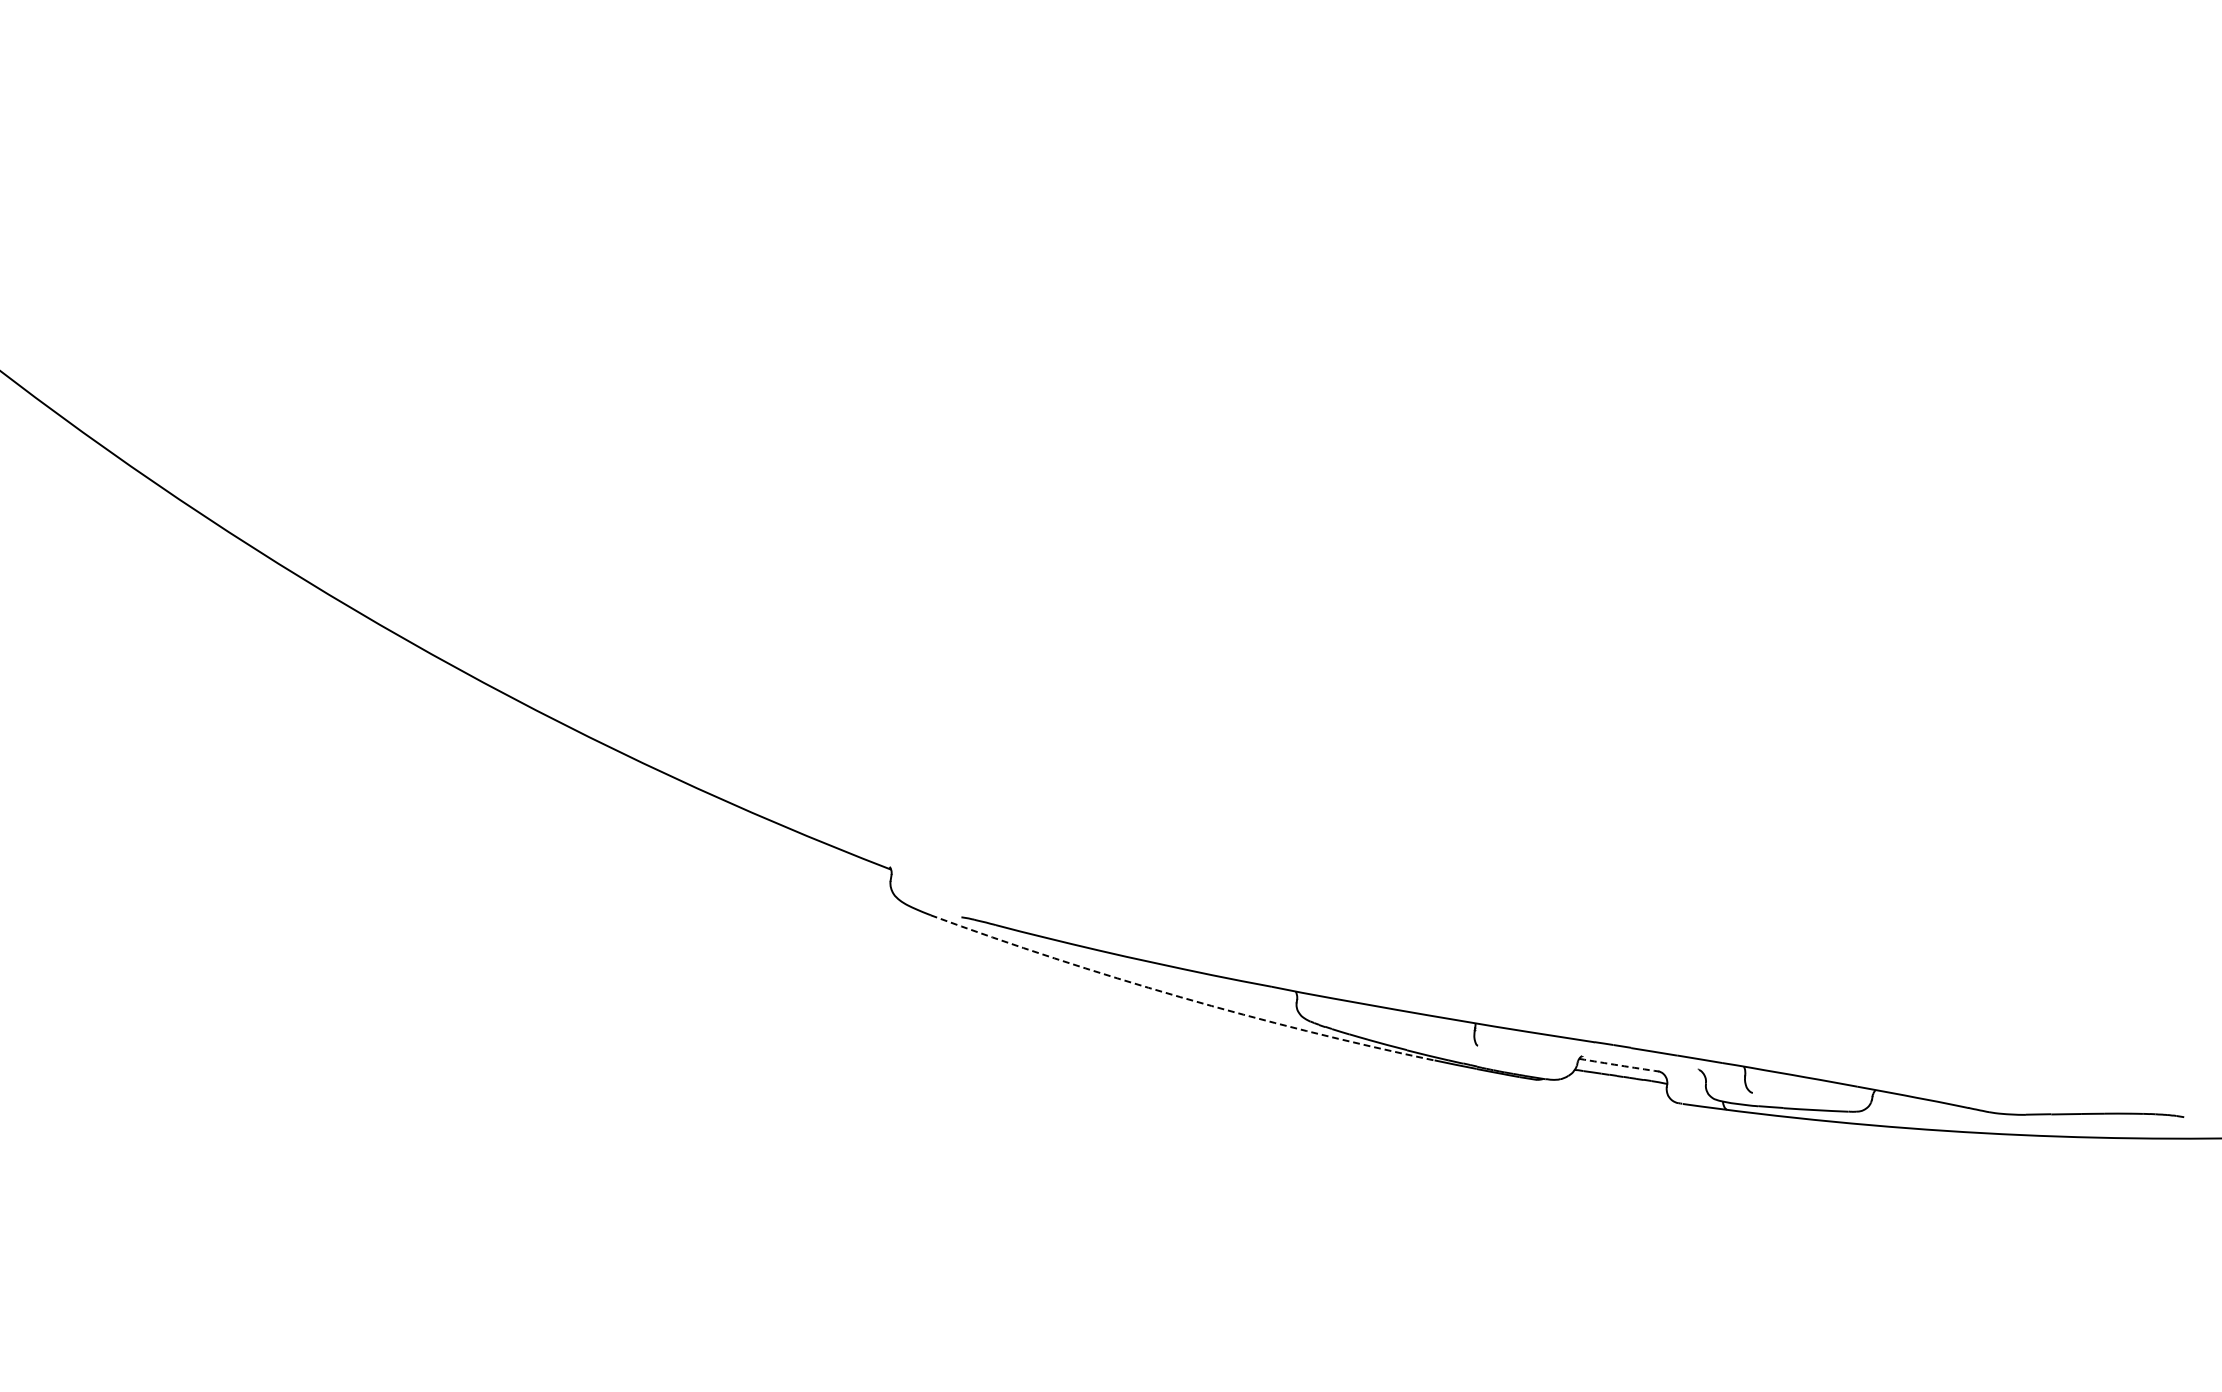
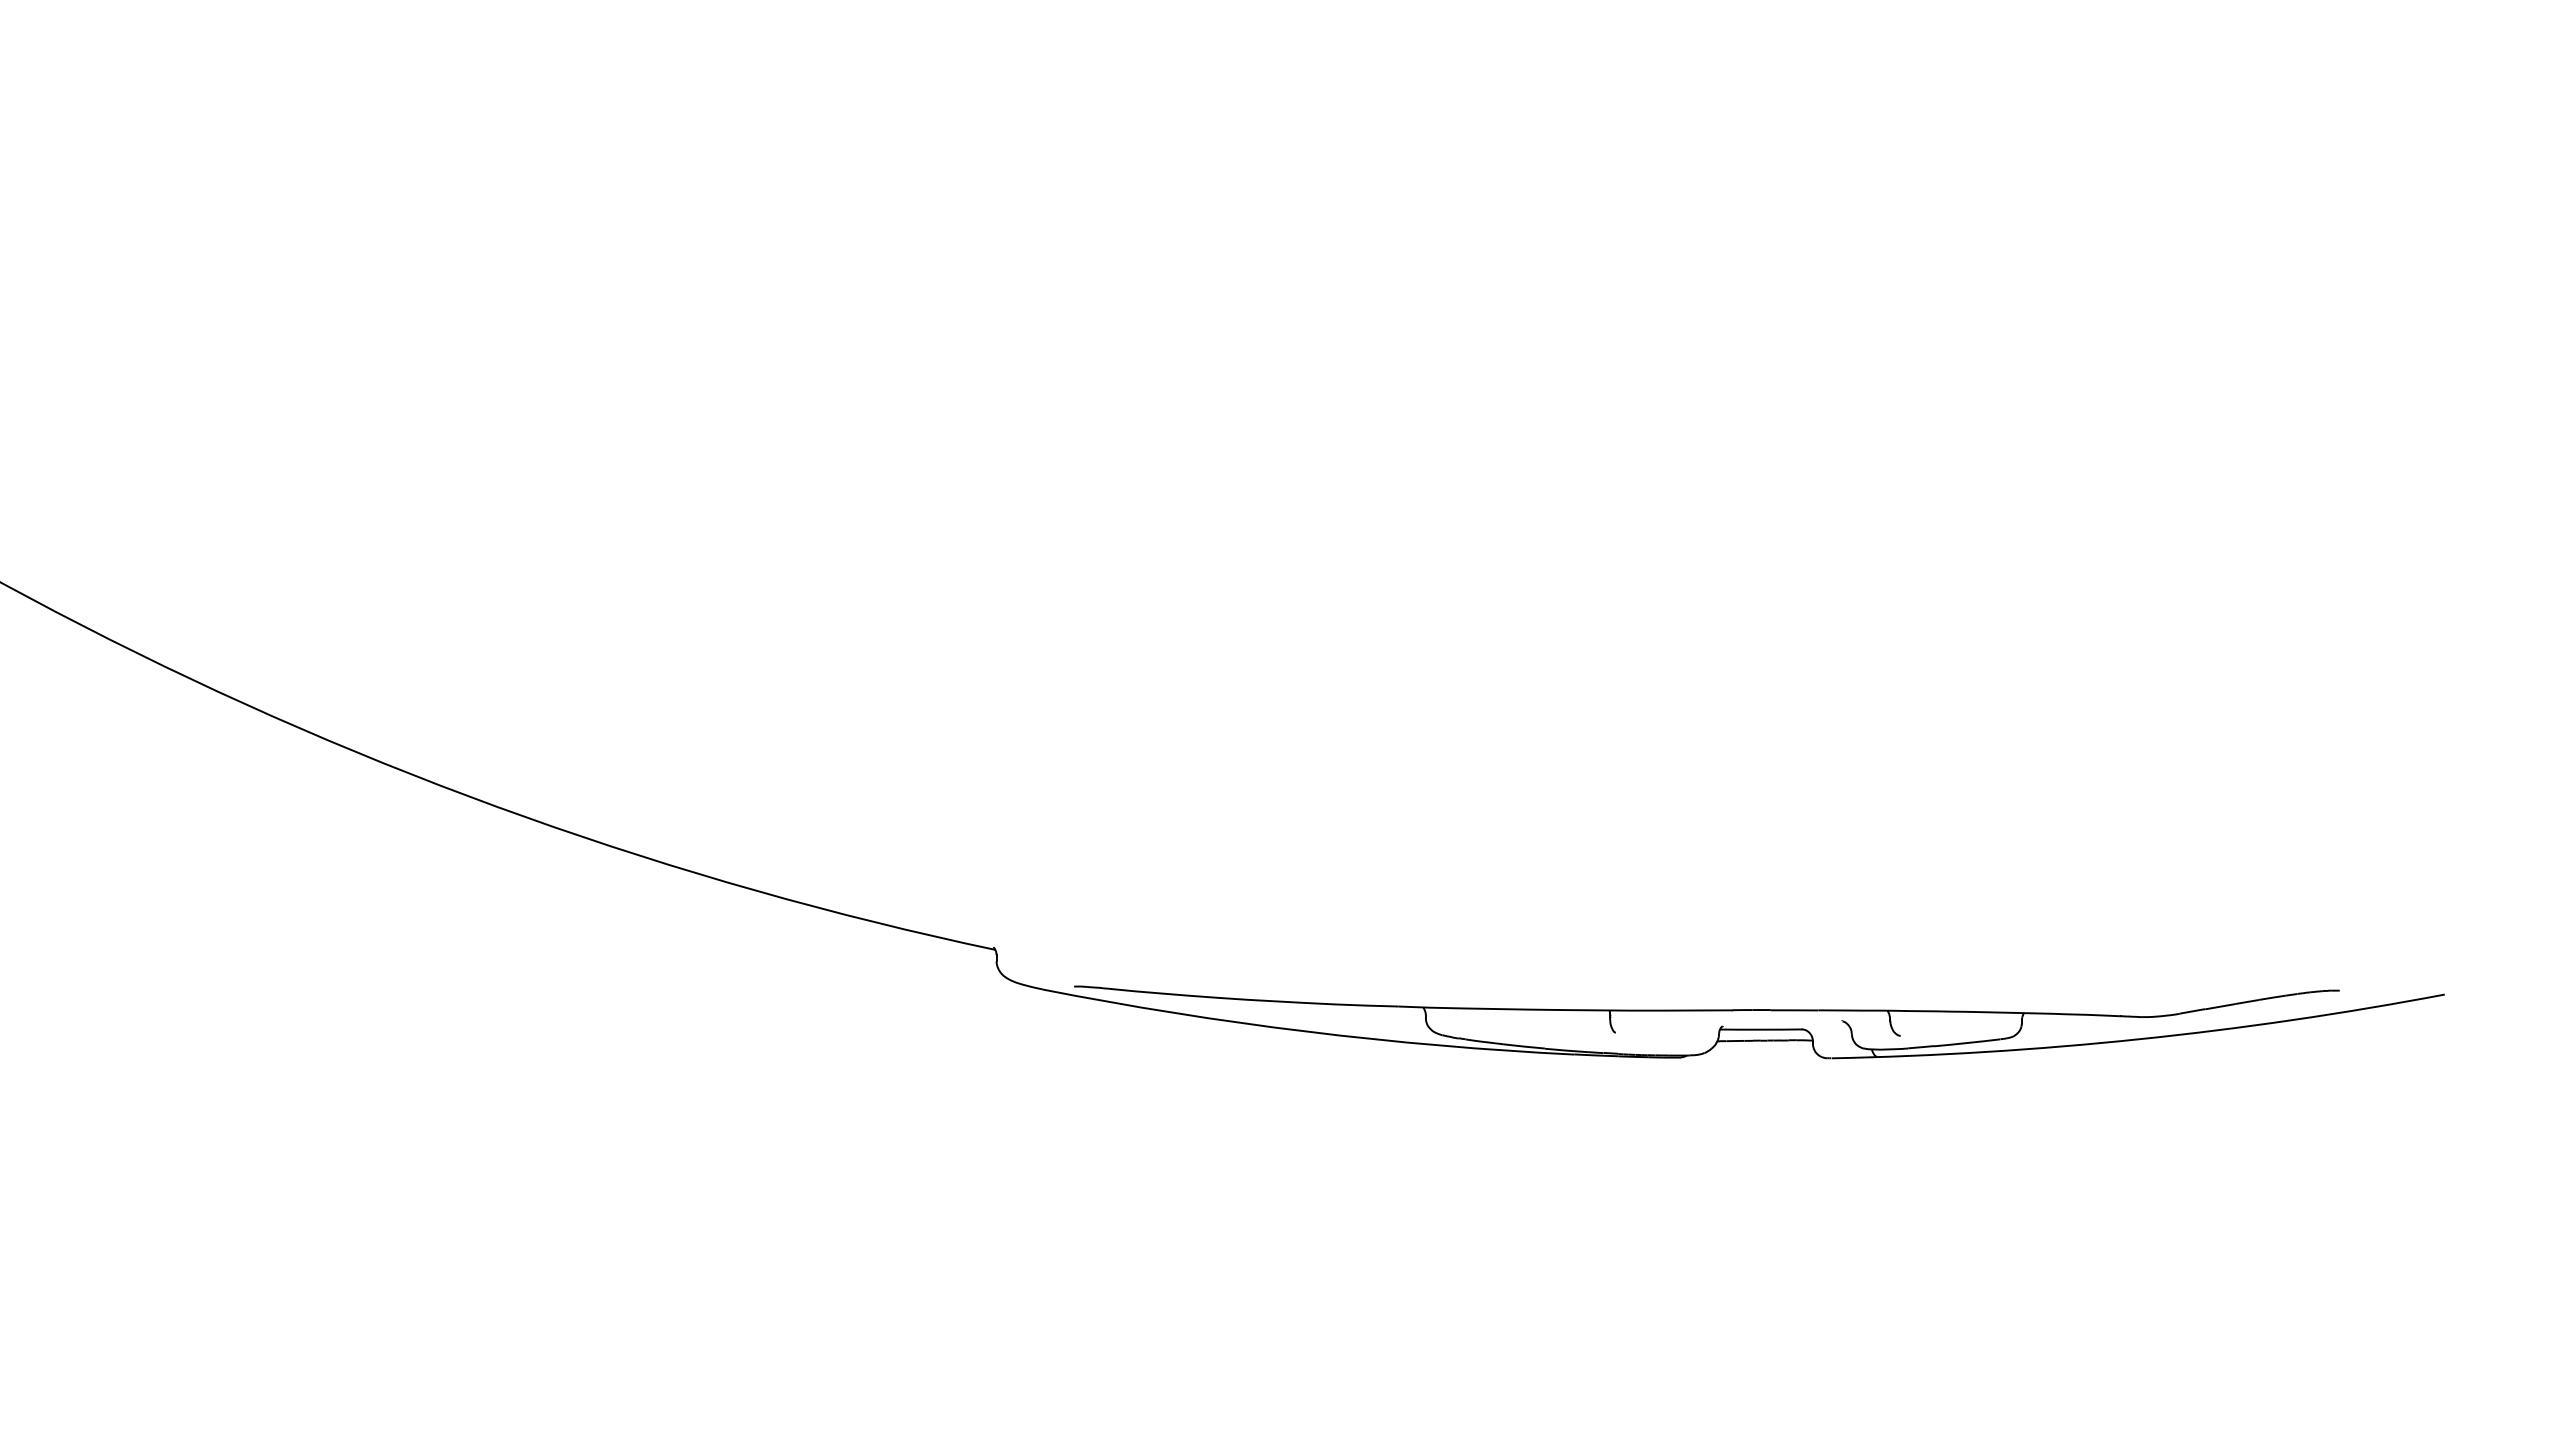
arc: (1180, 996) -> (1307, 1031), dashed -> solid
arc: (1619, 1065) -> (1761, 1029), dashed -> solid

